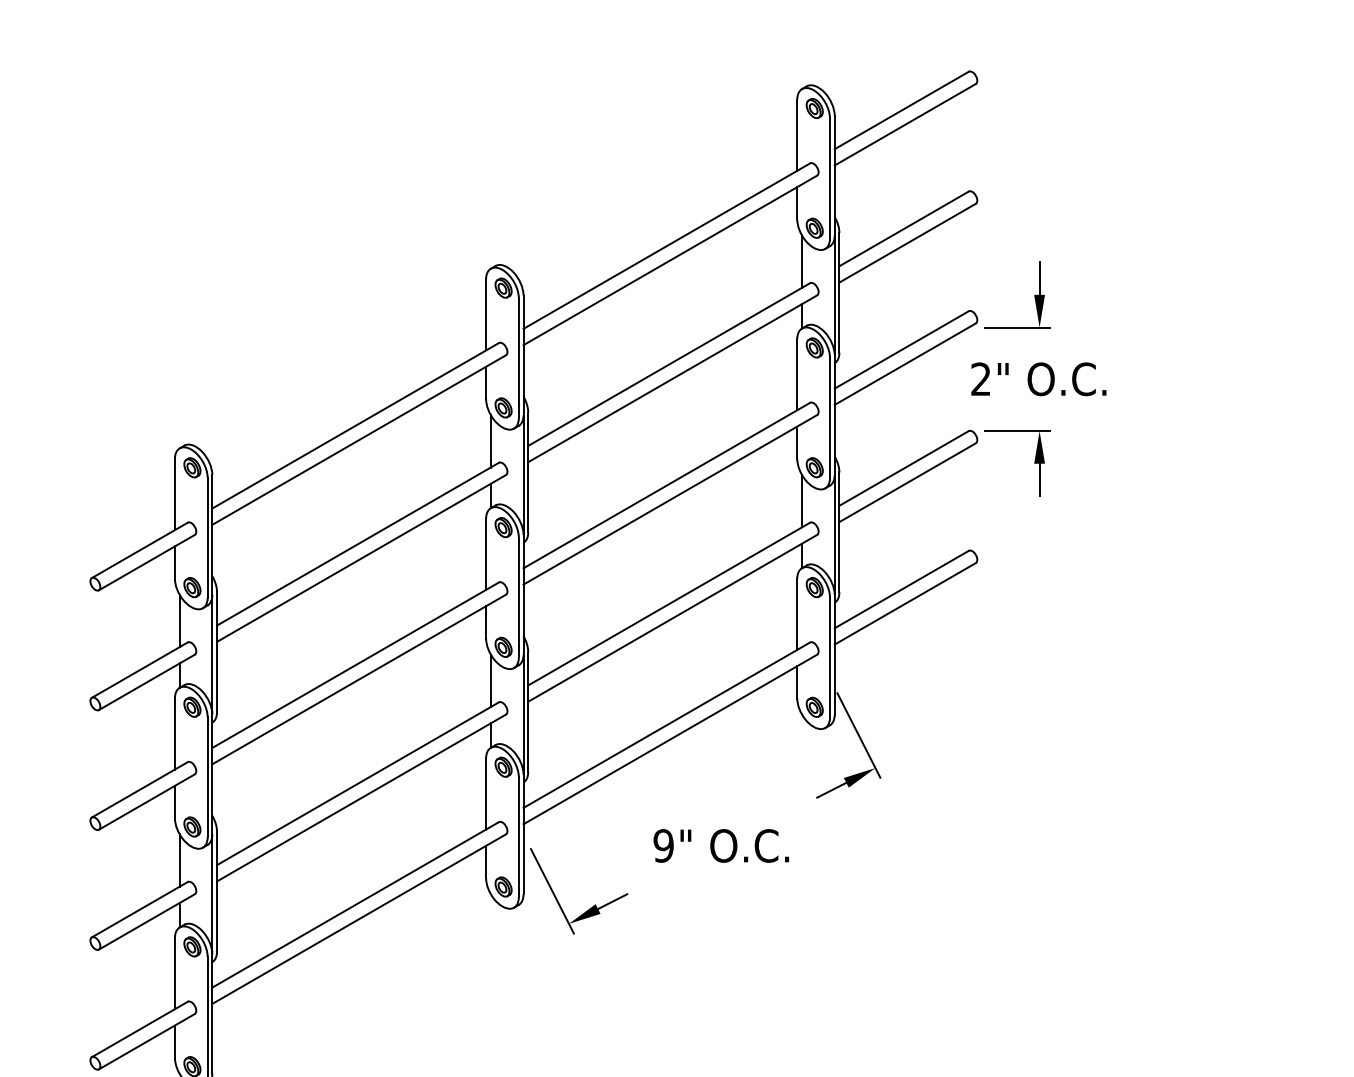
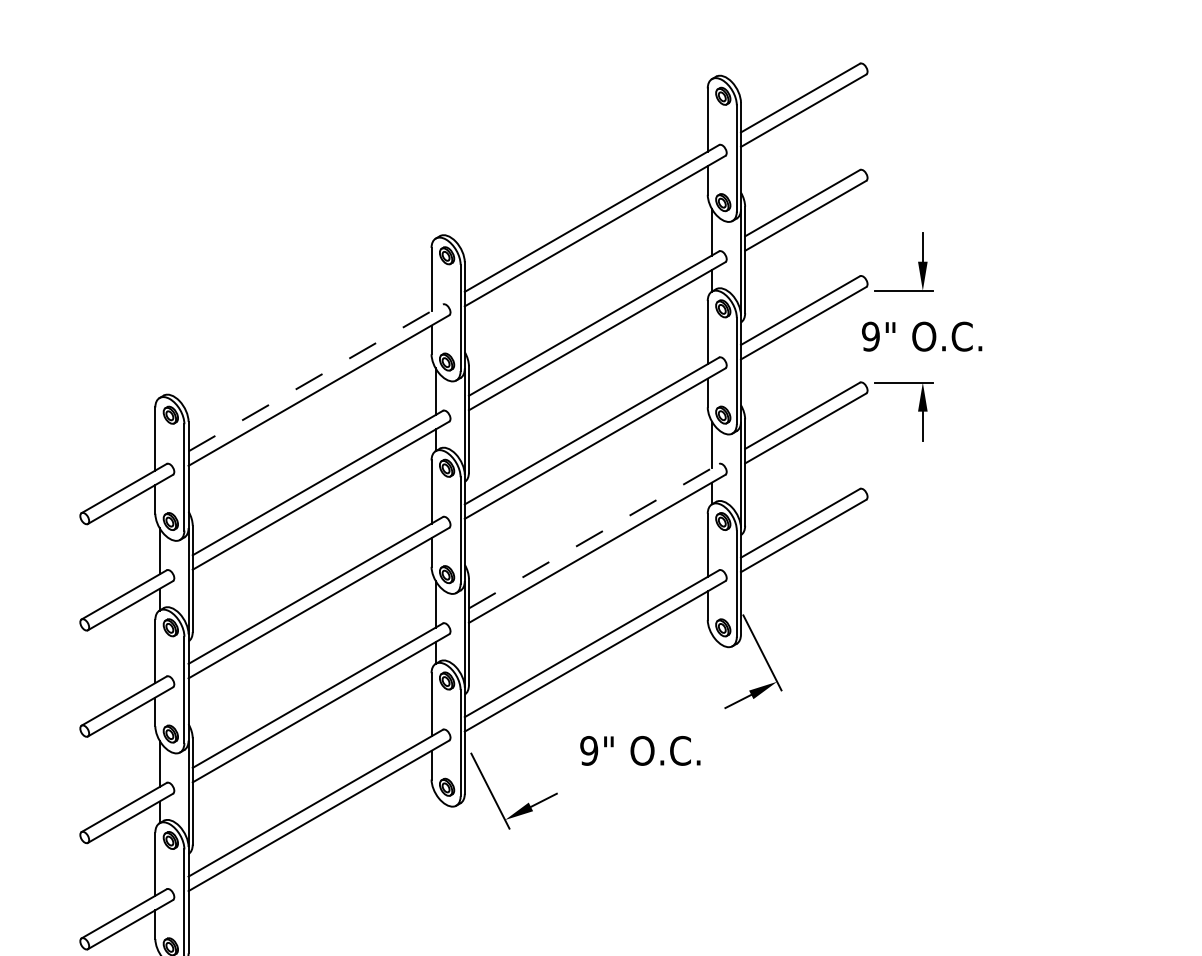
text: (980, 379) -> (870, 336), 2" -> 9"
line: (355, 425) -> (315, 377), solid -> dashed
line: (669, 603) -> (594, 535), solid -> dashed

